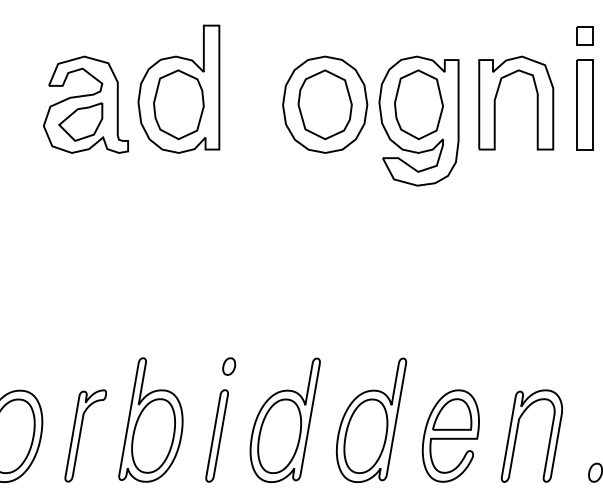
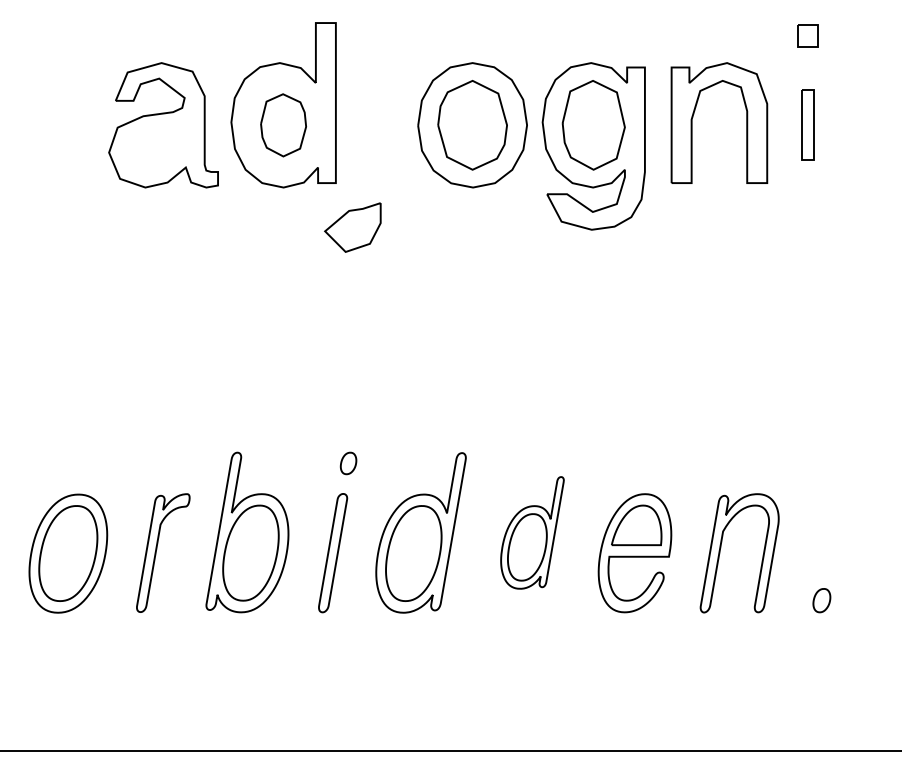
part: (178, 104) -> (283, 125), size x0.7
part: (584, 104) -> (807, 124), size x0.6
part: (80, 121) -> (352, 227), moved
part: (371, 420) -> (532, 532), size x0.7

